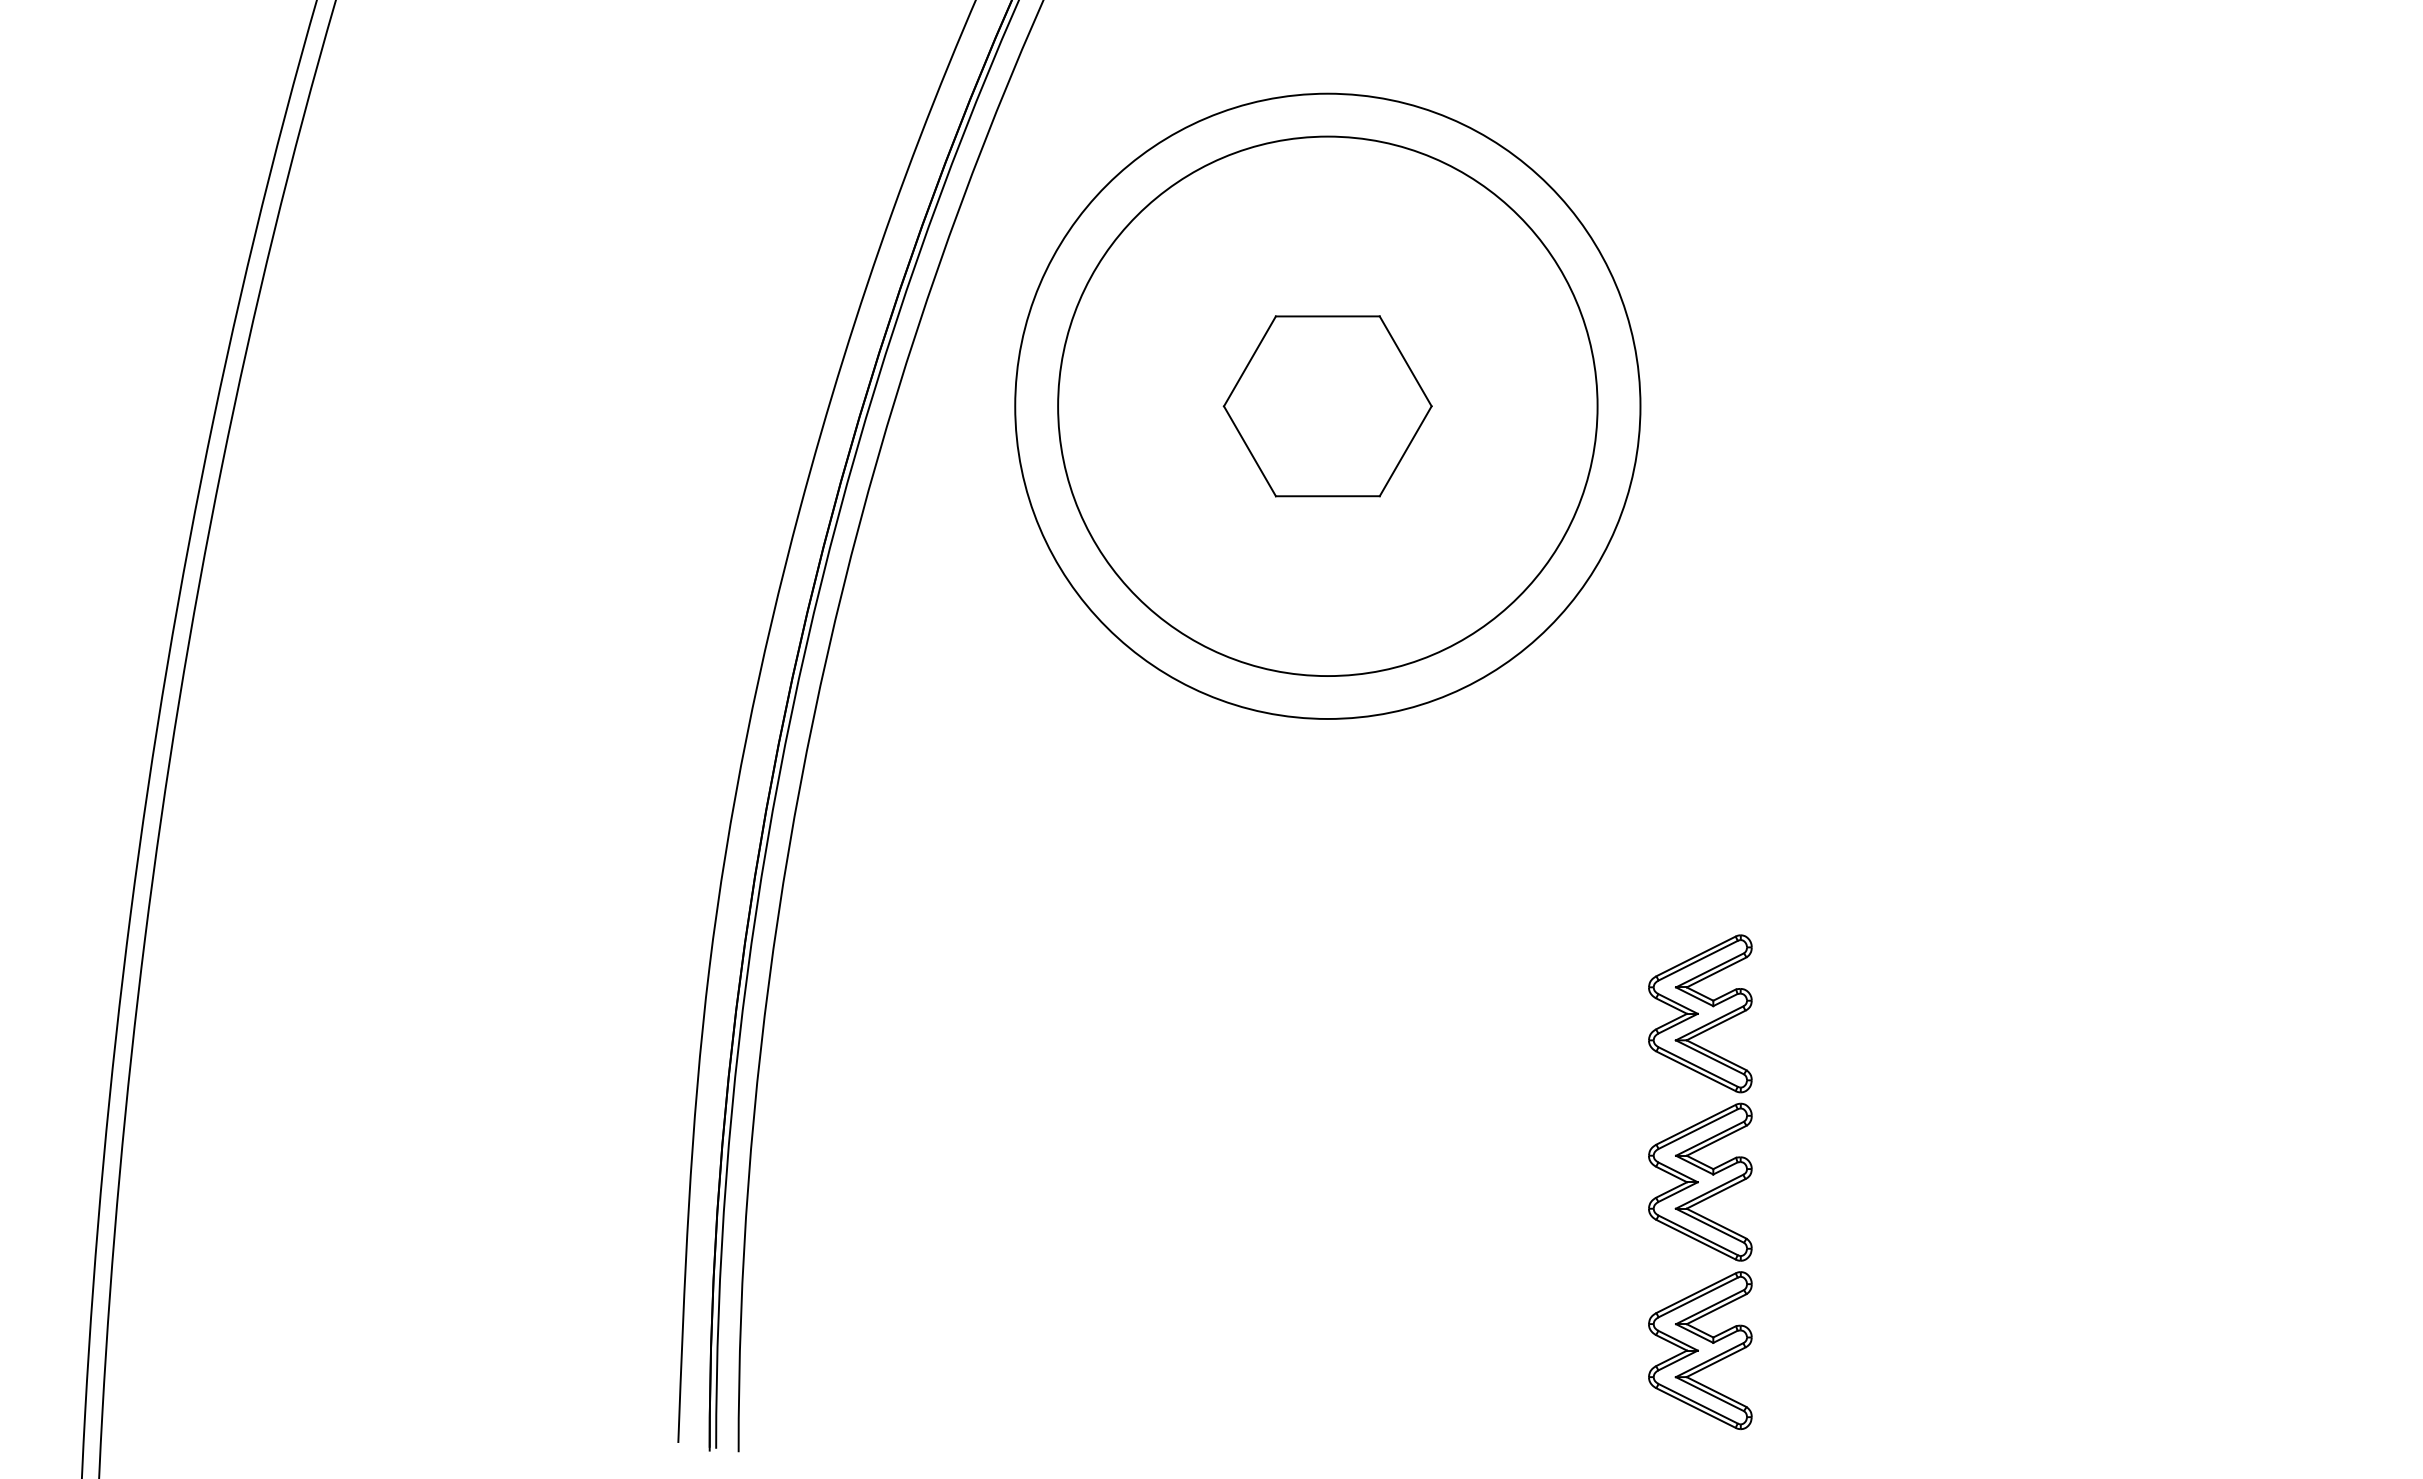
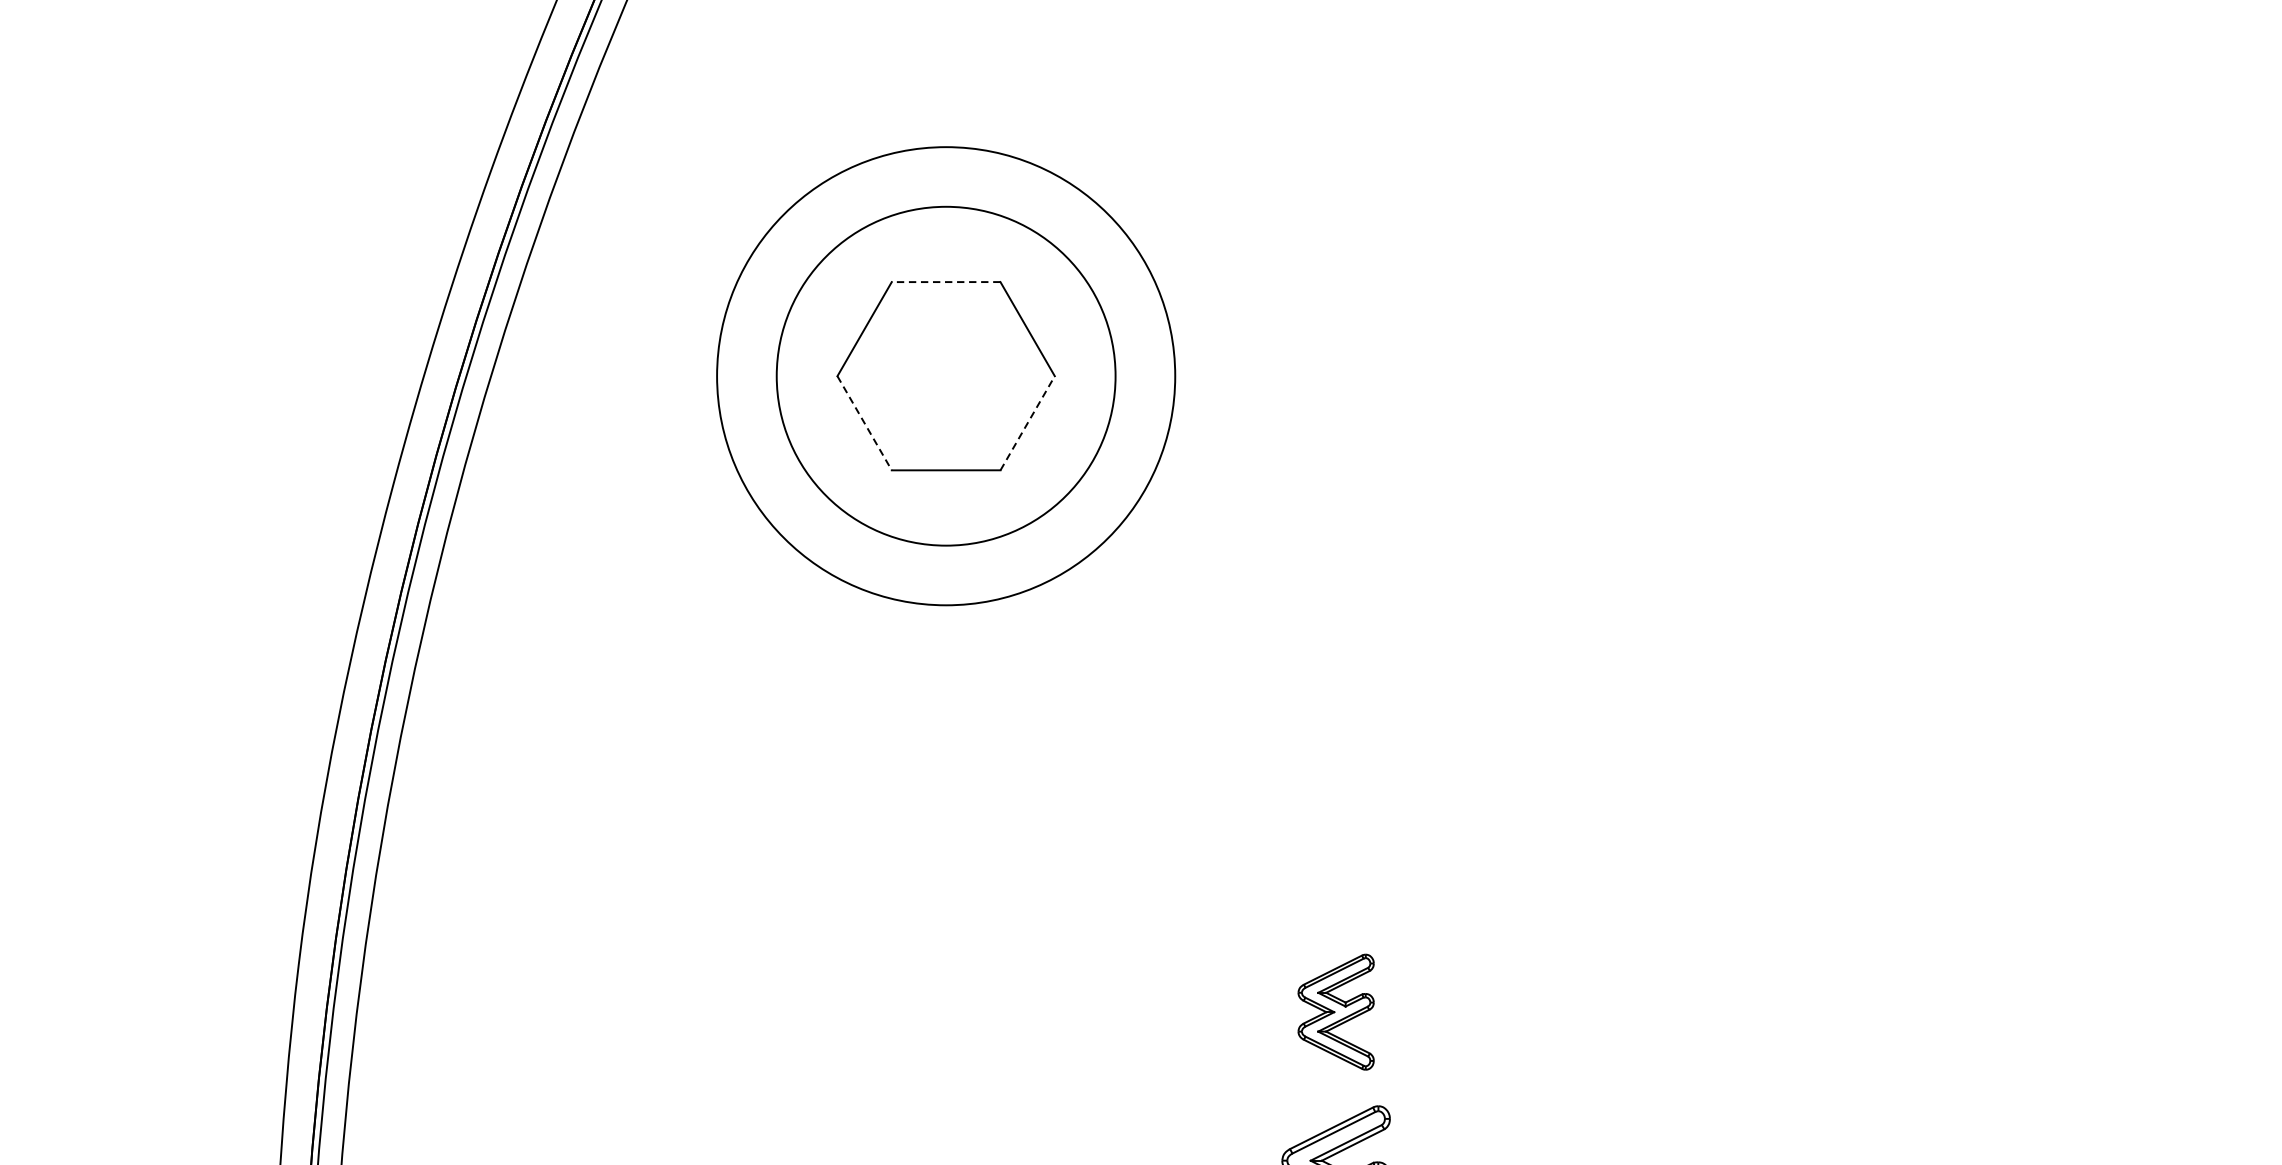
line: (1327, 316) -> (945, 282), solid -> dashed
circle: (1327, 405) -> (945, 375), size x0.7
circle: (1327, 406) -> (945, 376), size x0.6
line: (1249, 451) -> (864, 423), solid -> dashed
line: (1405, 451) -> (1027, 423), solid -> dashed
part: (1700, 1013) -> (1336, 1011), size x0.7

